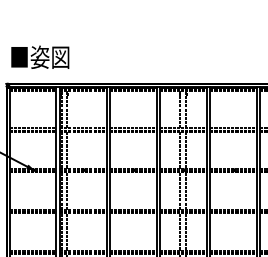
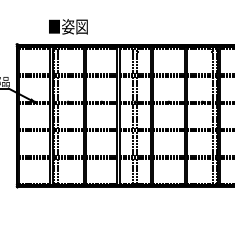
text: (40, 56) -> (68, 26), moved

